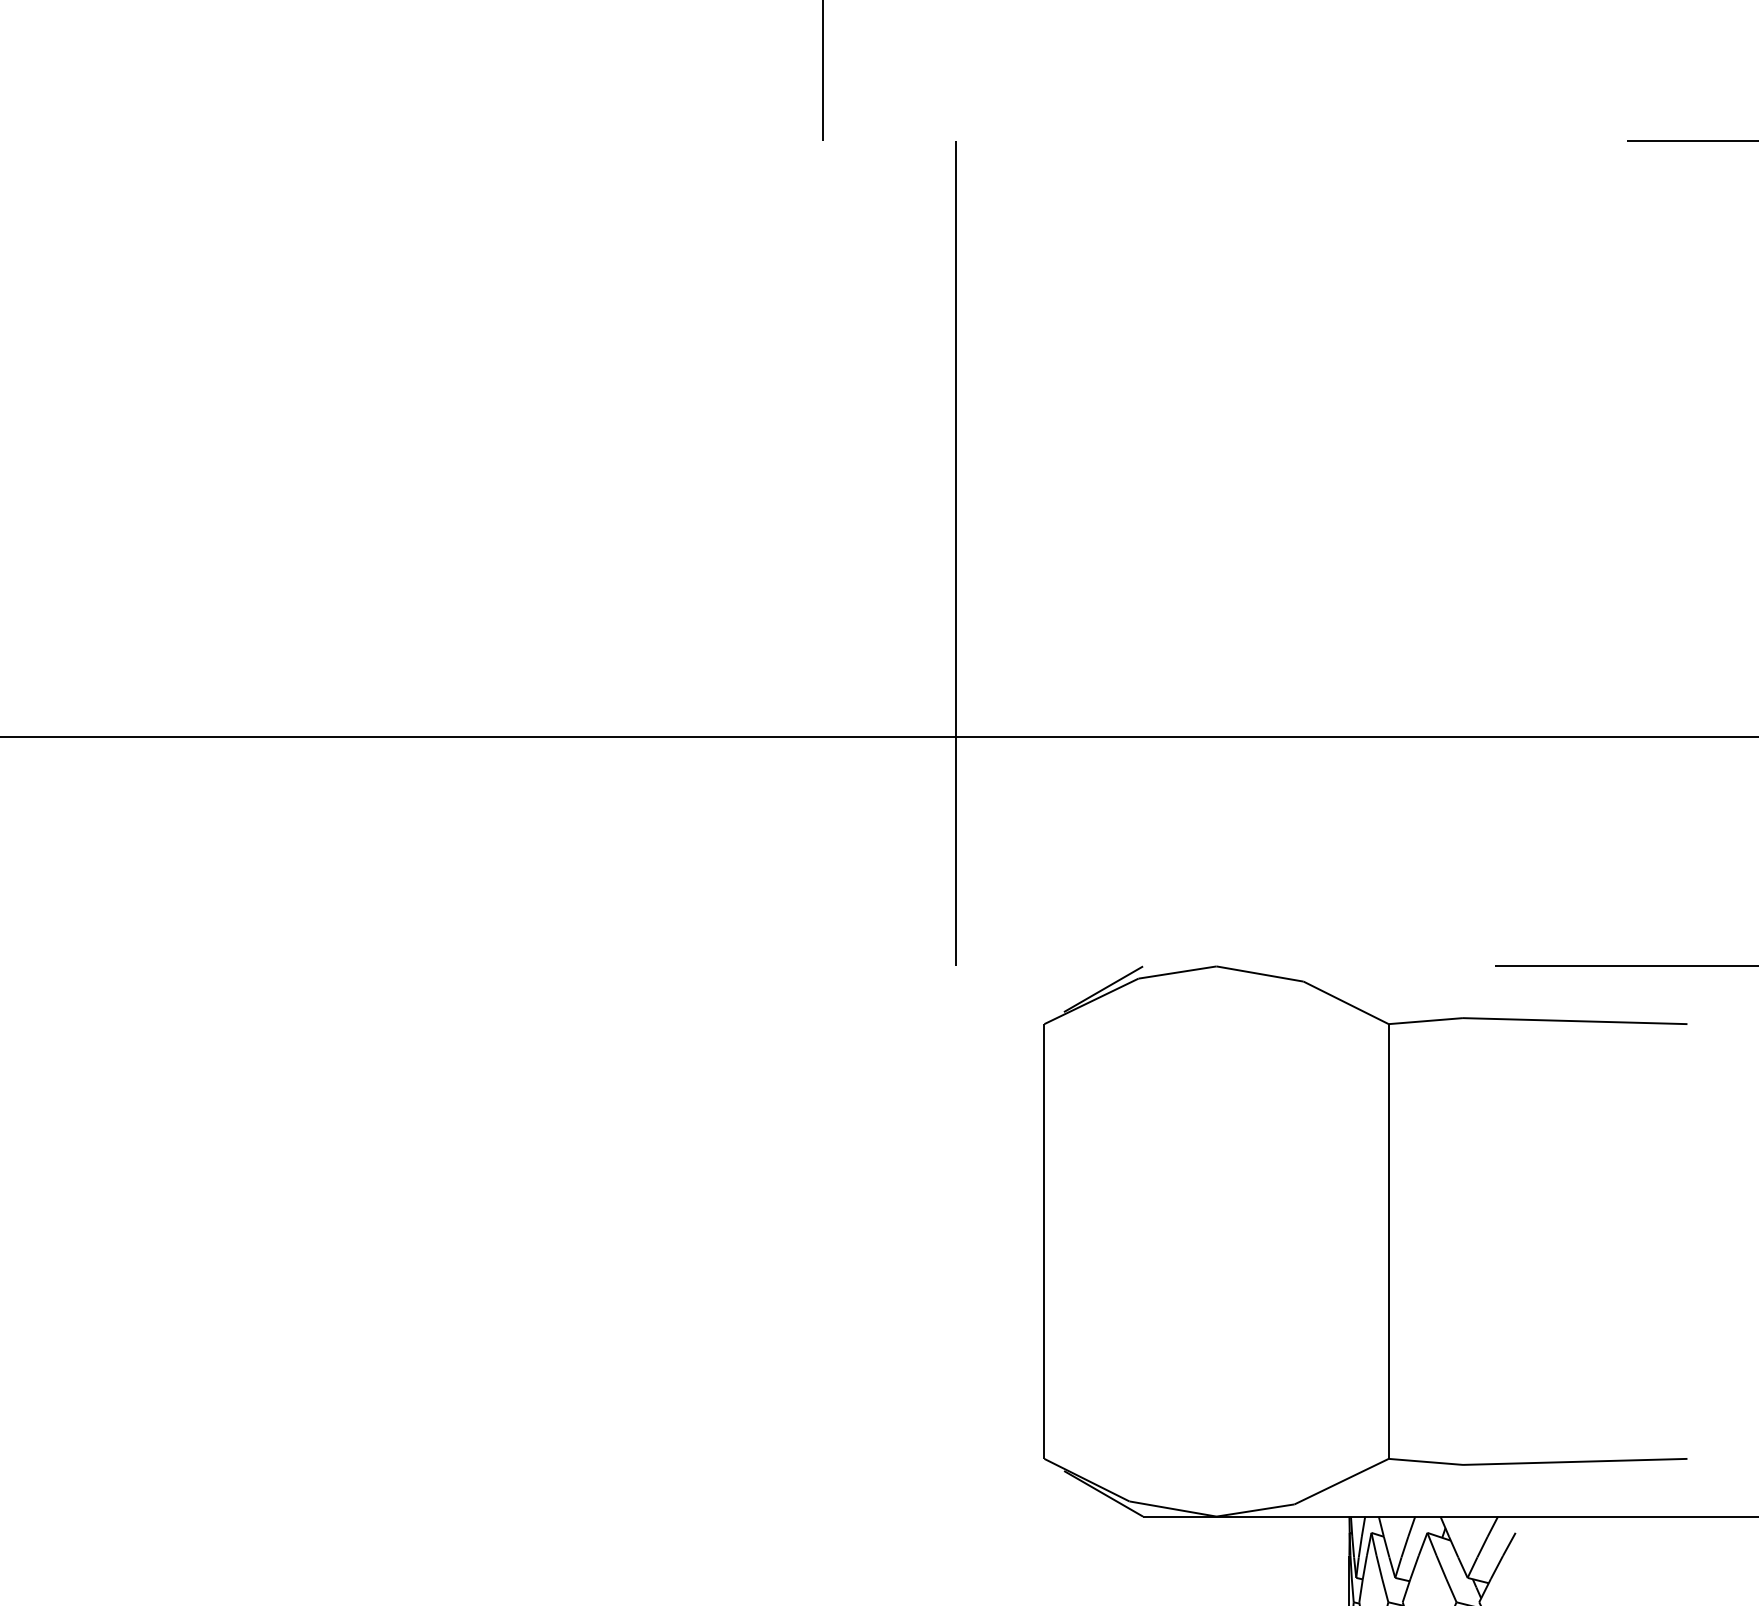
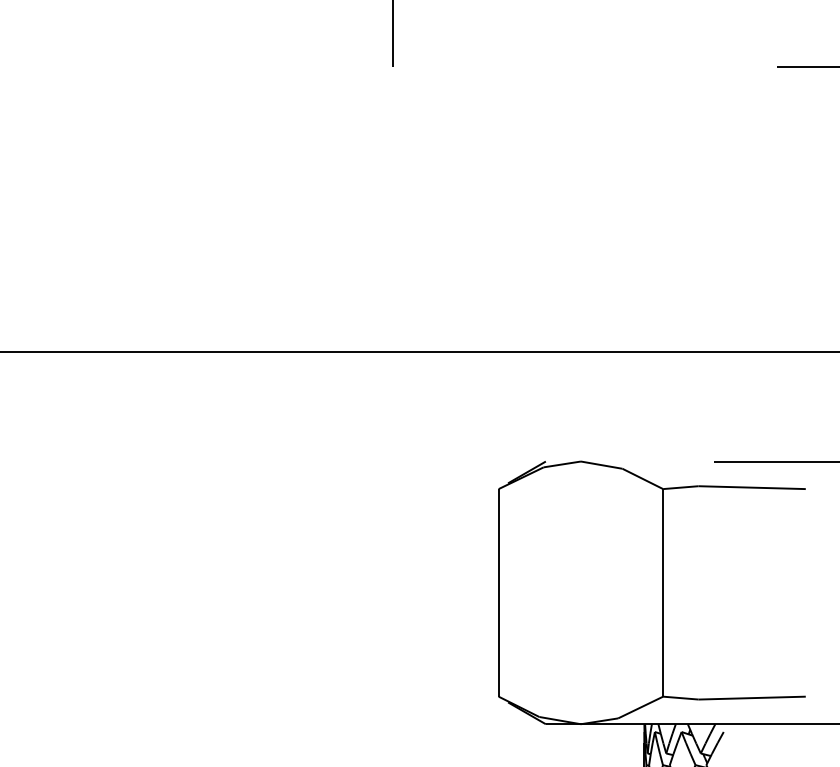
line: (955, 553) -> (456, 264), removed

